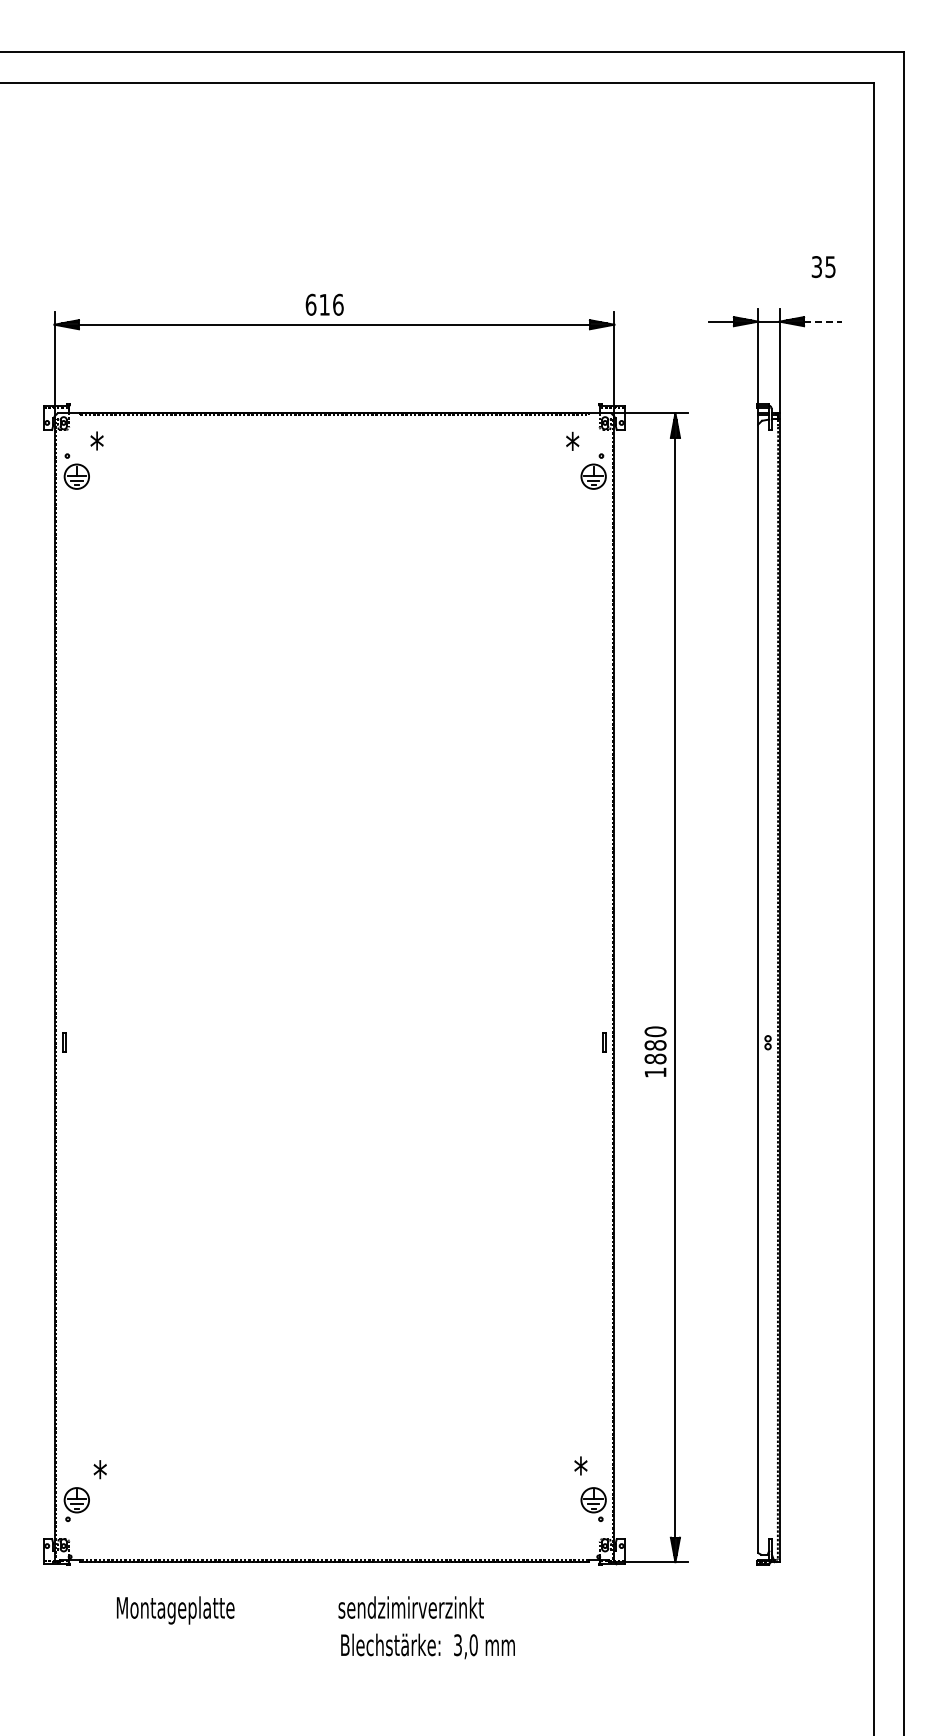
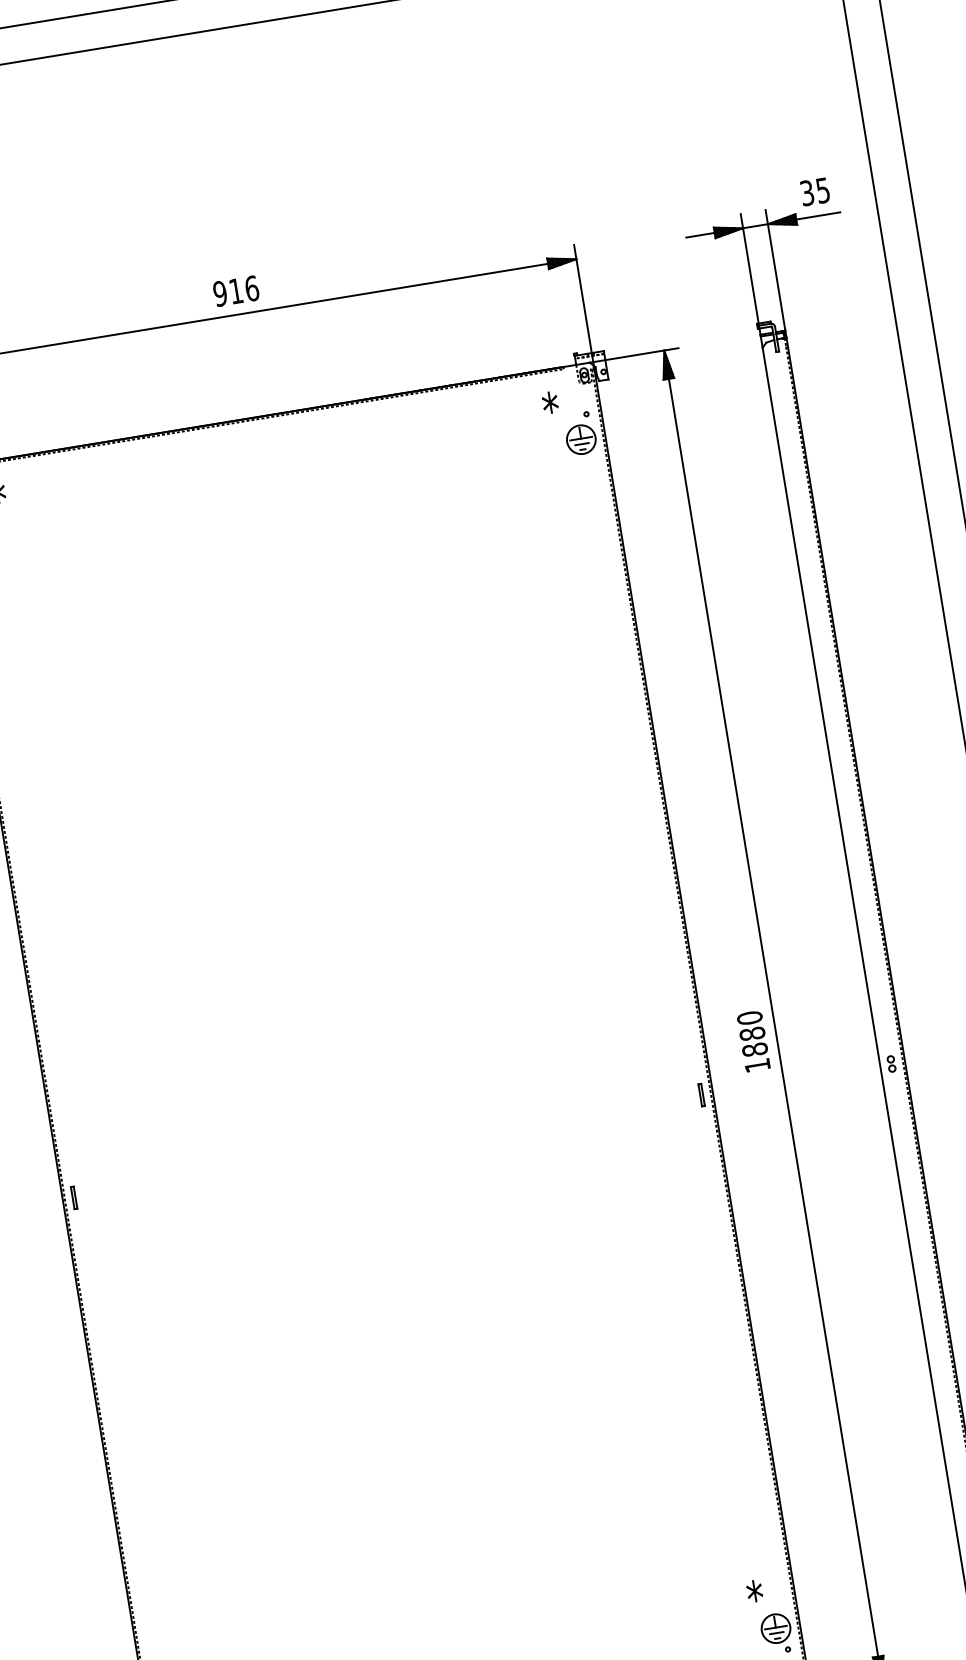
text: (823, 267) -> (814, 192), moved
text: (310, 304) -> (219, 293), 616 -> 916
line: (823, 321) -> (818, 215), dashed -> solid
text: (655, 1051) -> (753, 1041), moved

